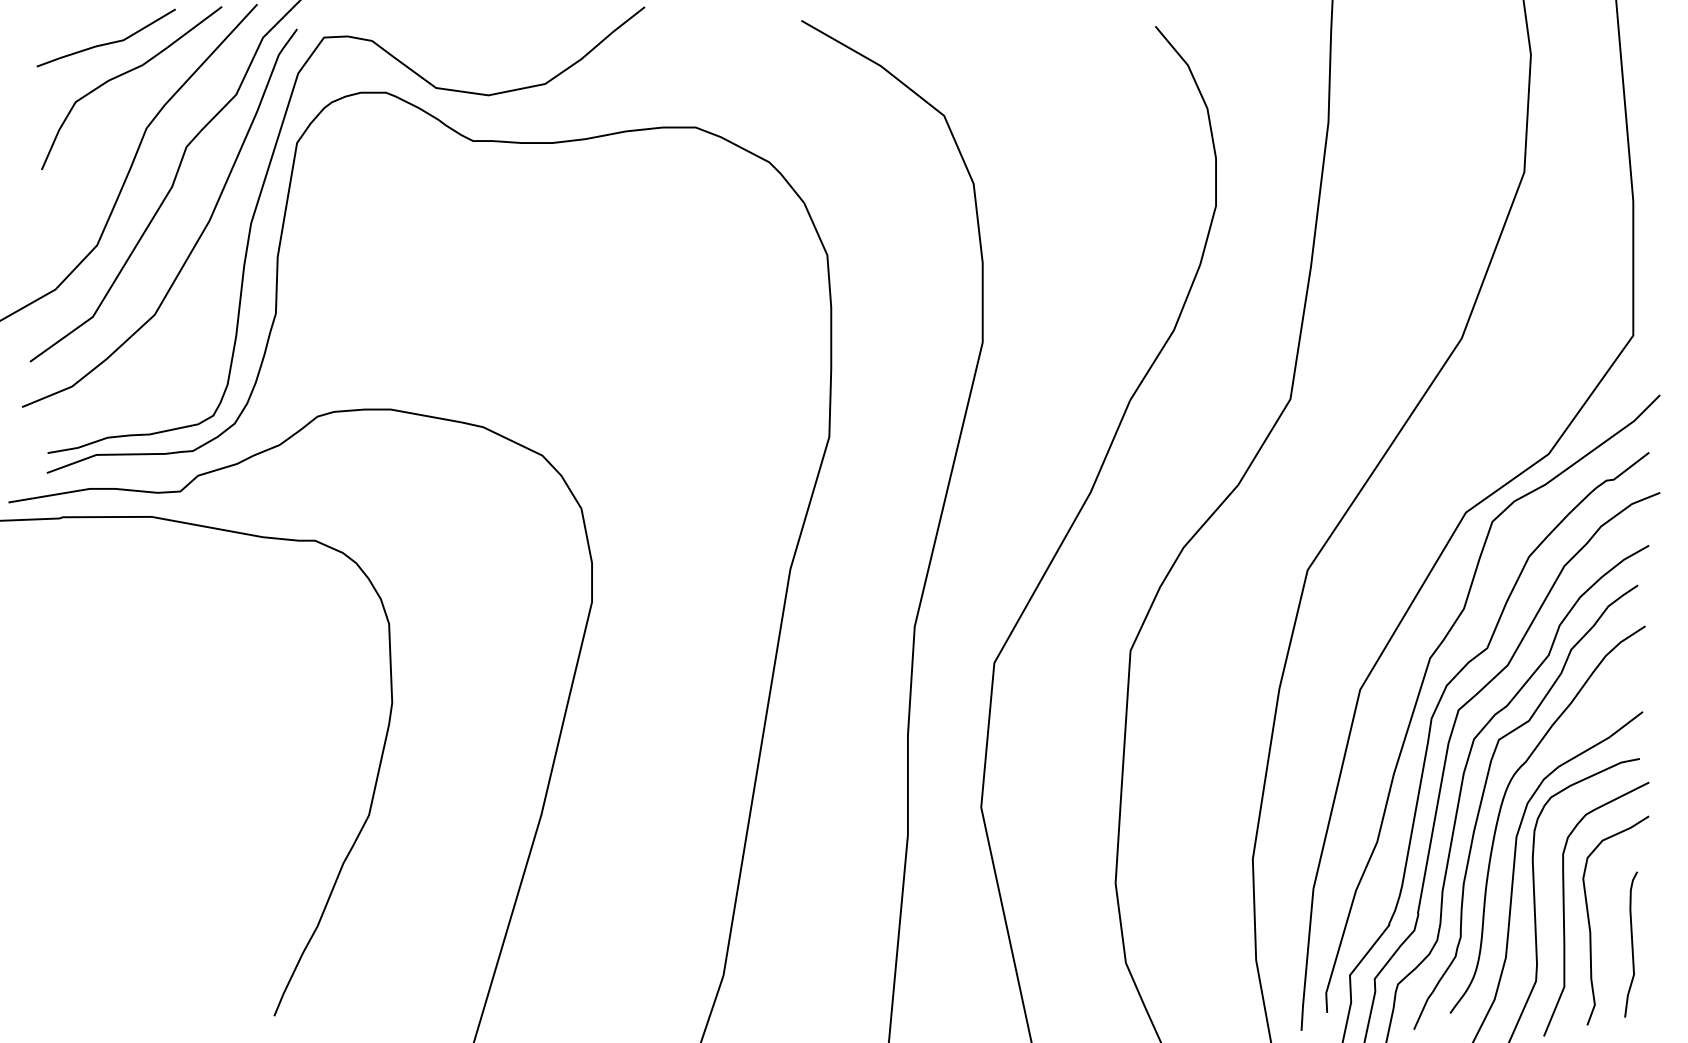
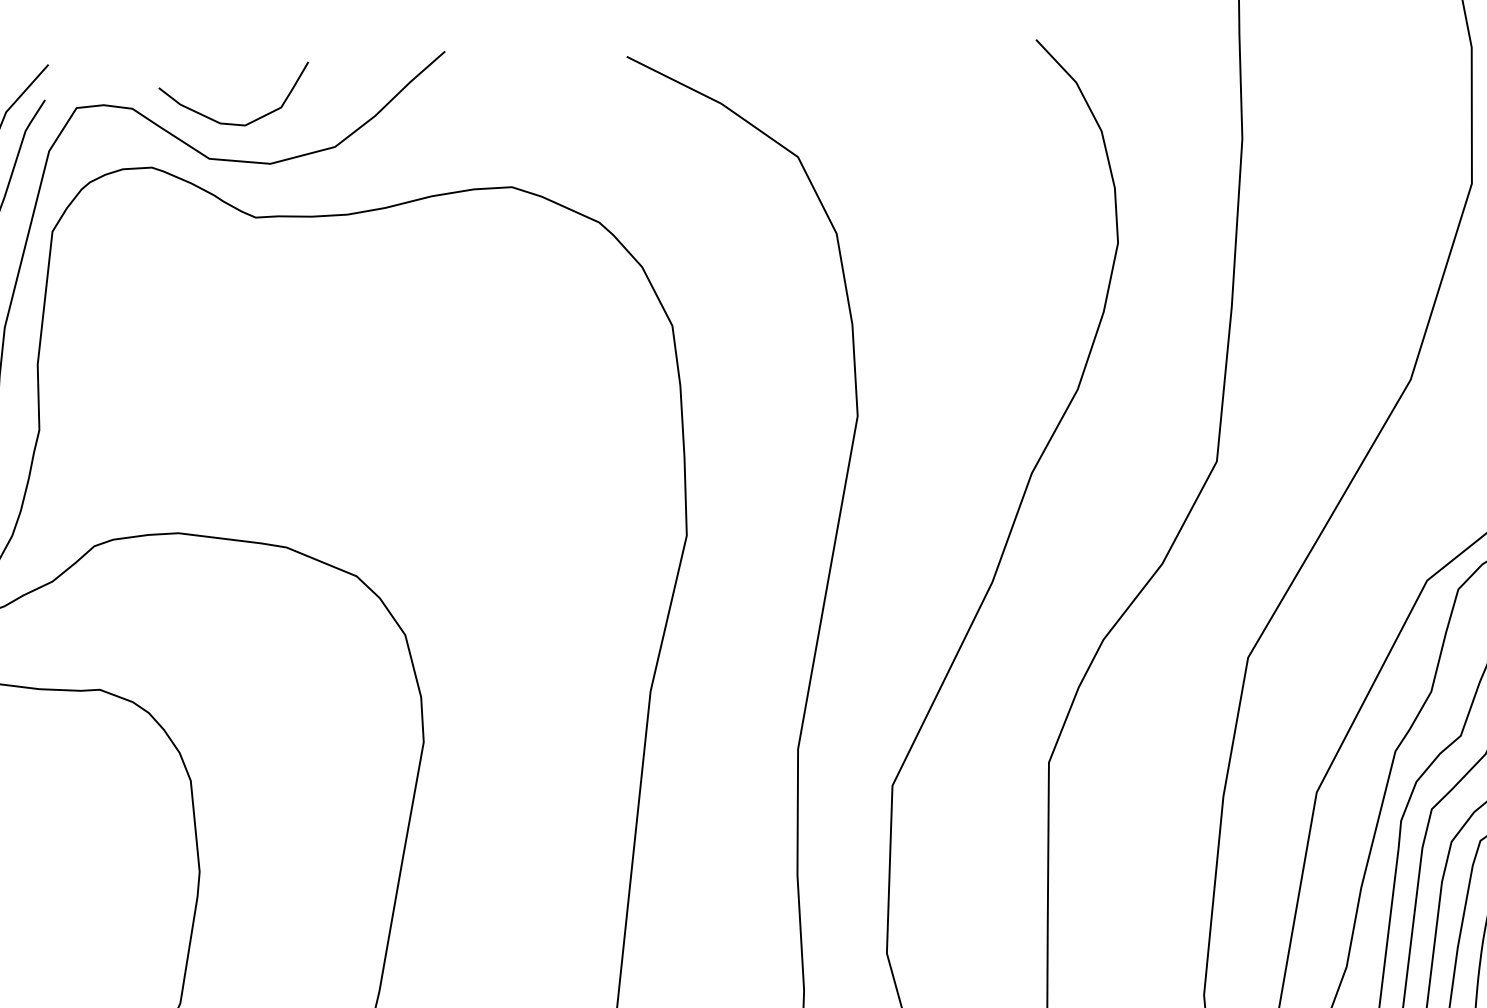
curve: (459, 58) -> (234, 123), added

